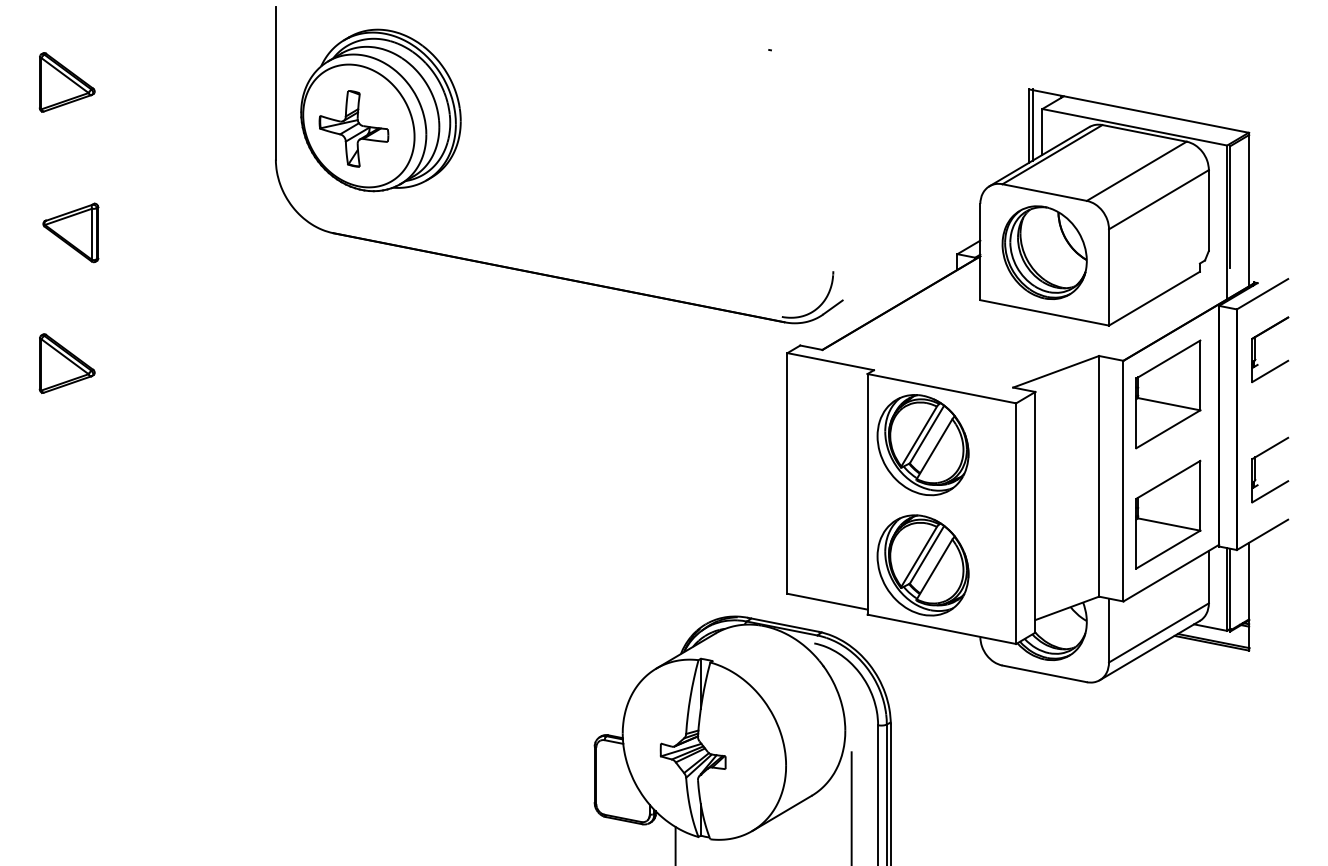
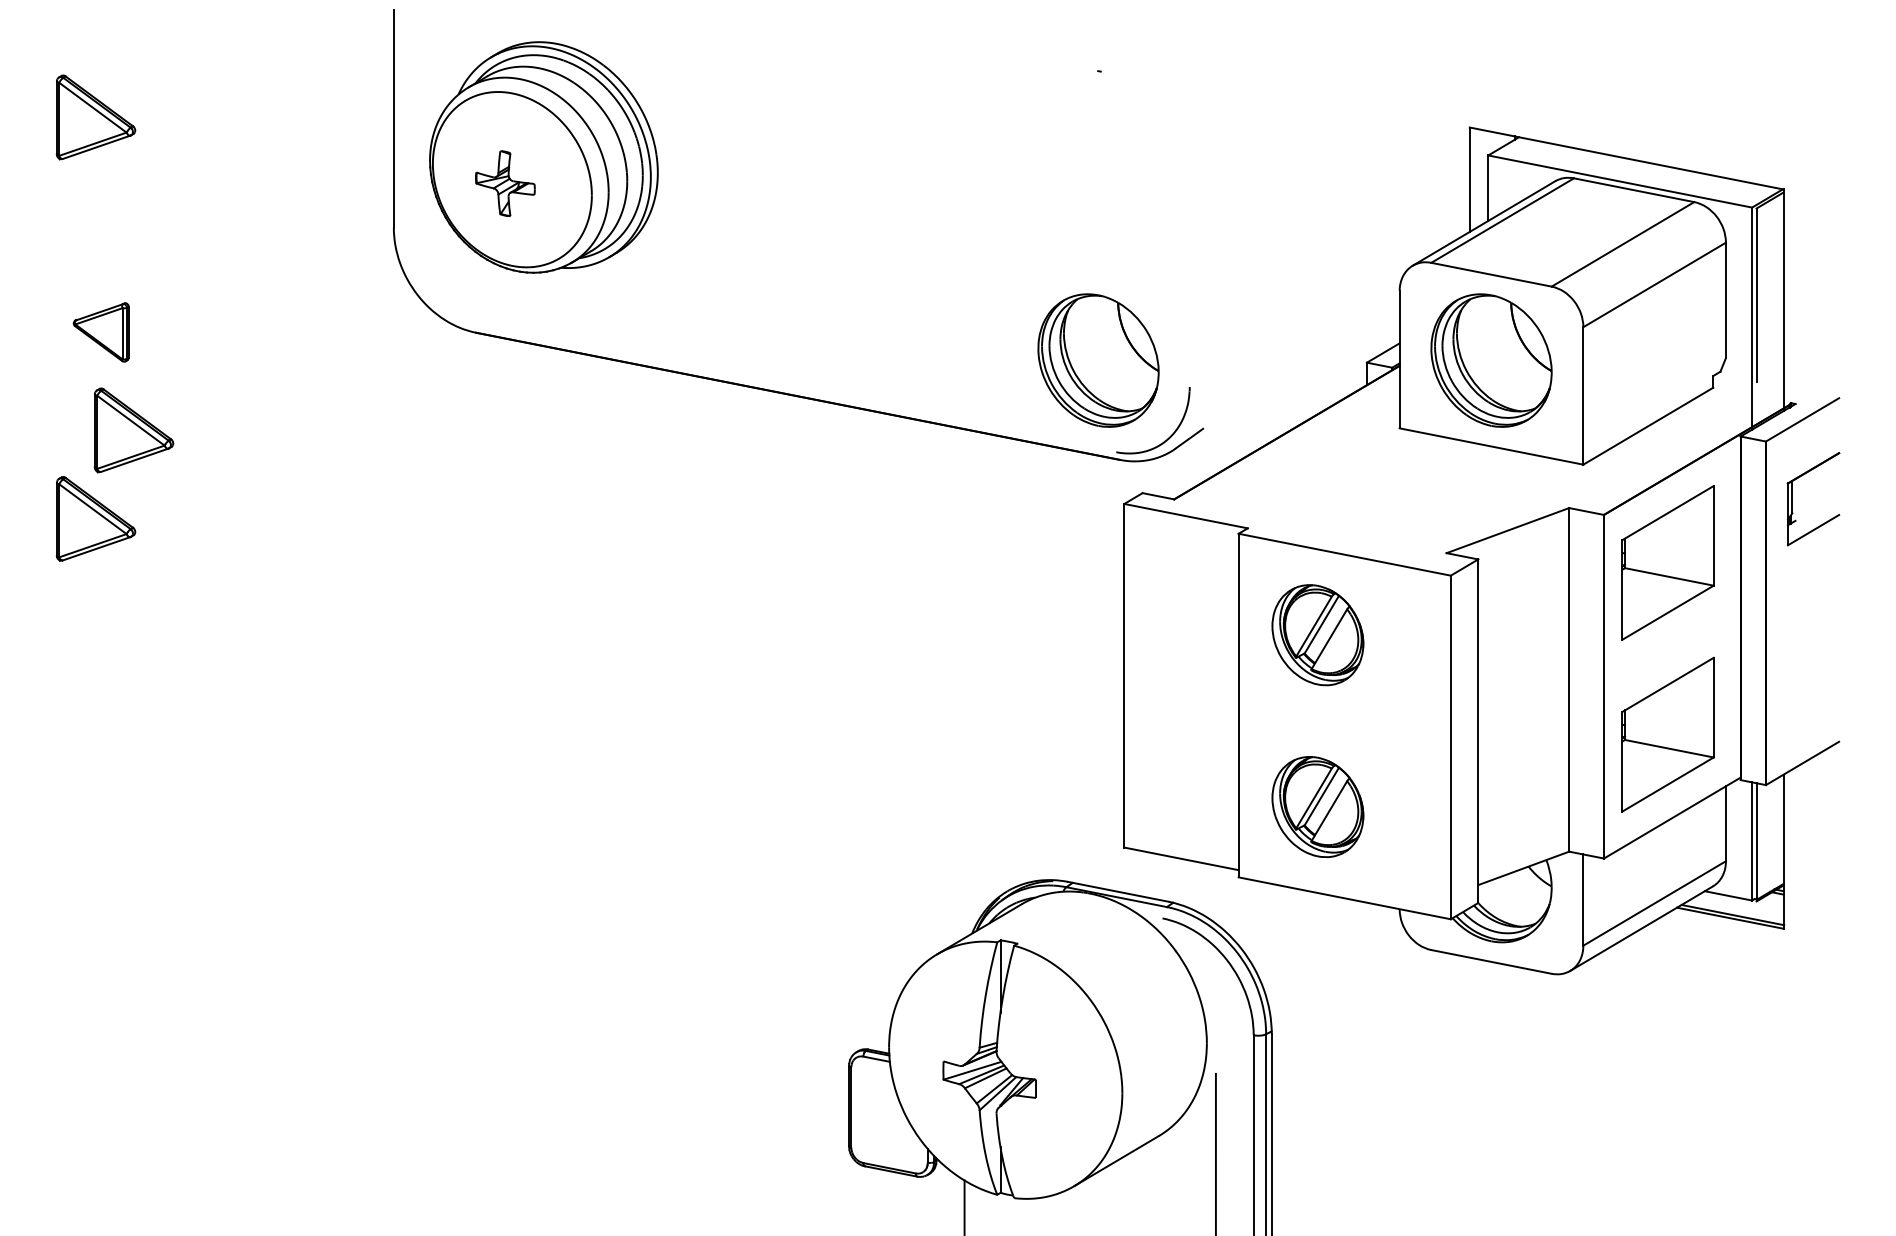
line: (1032, 125) -> (1474, 178), removed
part: (354, 128) -> (505, 183), size x0.6
part: (71, 233) -> (101, 332), size x0.7
part: (769, 252) -> (1098, 360), added
part: (93, 301) -> (133, 430), added
part: (922, 444) -> (1317, 634), size x0.7
part: (1255, 469) -> (1792, 670), removed
part: (922, 565) -> (1317, 806), size x0.7

